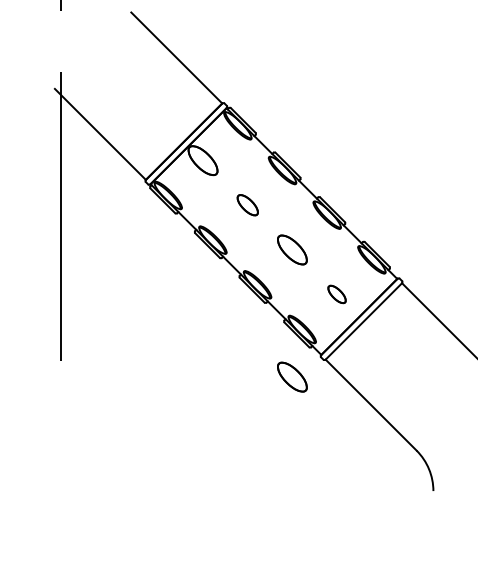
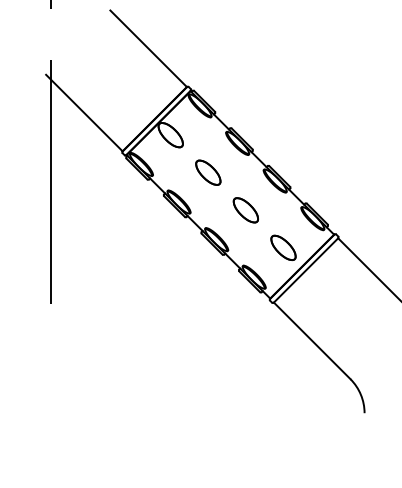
part: (247, 205) -> (208, 172), size x1.43
part: (337, 294) -> (283, 247), size x1.67
part: (291, 377) -> (245, 317), removed

